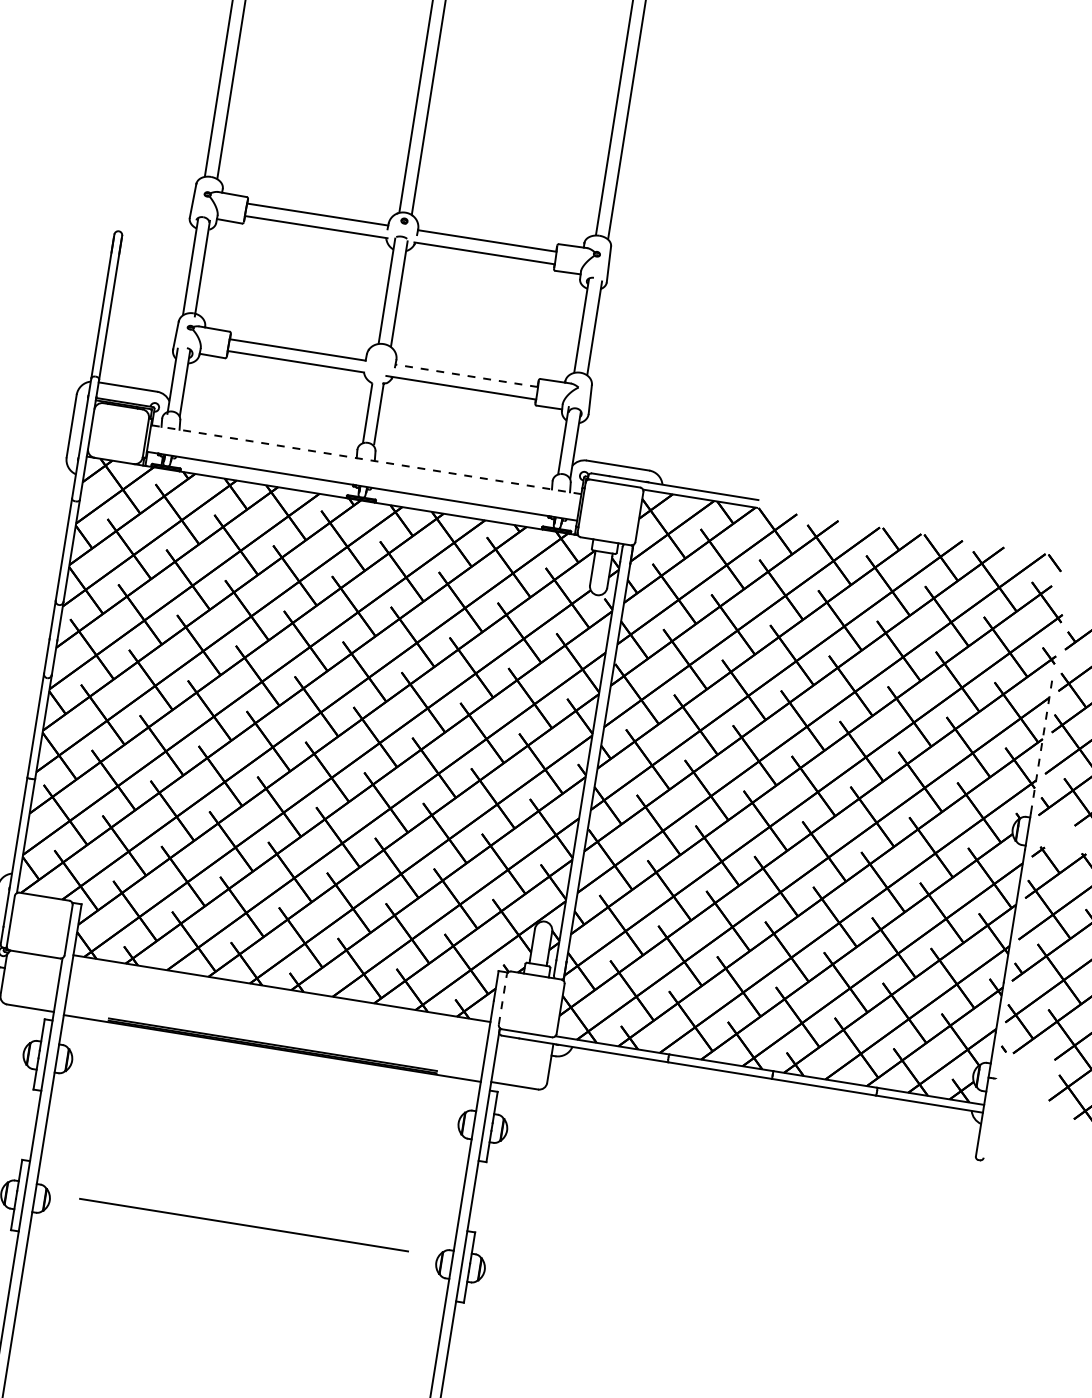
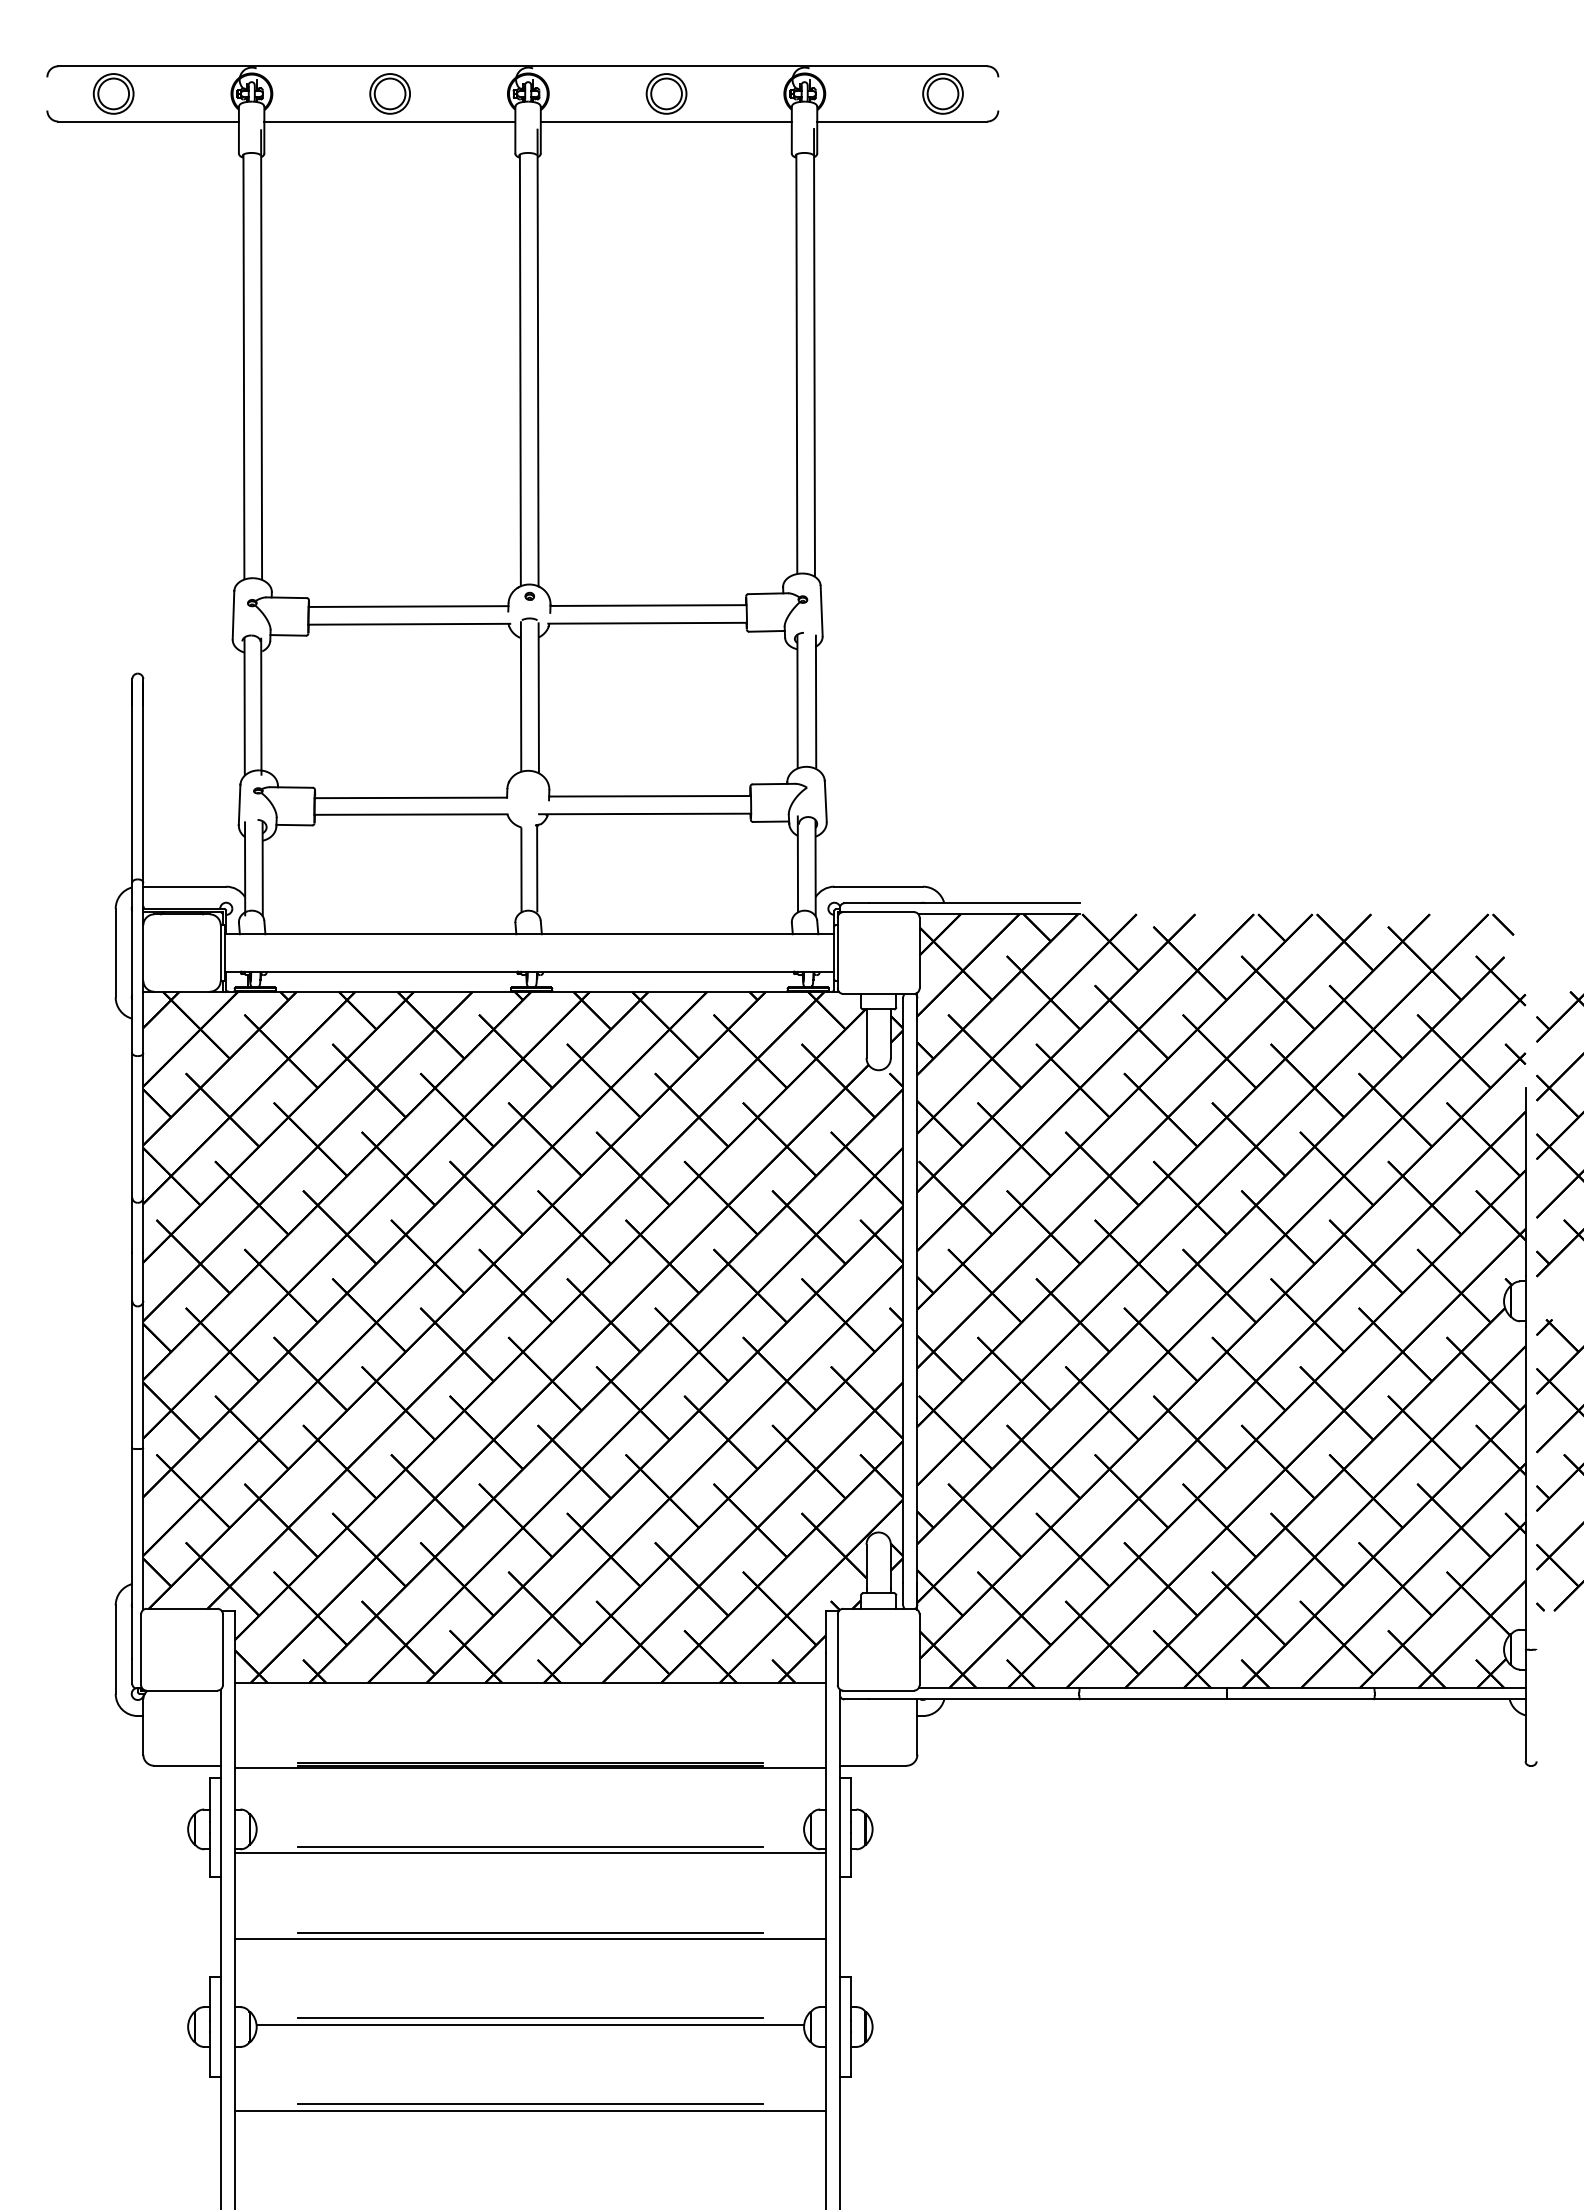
line: (466, 375) -> (649, 796), dashed -> solid
line: (366, 459) -> (529, 934), dashed -> solid
line: (1041, 746) -> (1525, 1181), dashed -> solid
line: (502, 999) -> (837, 1649), dashed -> solid
line: (263, 1104) -> (530, 1847), added
line: (262, 1108) -> (530, 1853), added
line: (253, 1164) -> (530, 1932), added
line: (253, 1168) -> (530, 1938), added
line: (243, 1229) -> (530, 2024), added
line: (234, 1285) -> (530, 2103), added
line: (233, 1291) -> (530, 2111), added

